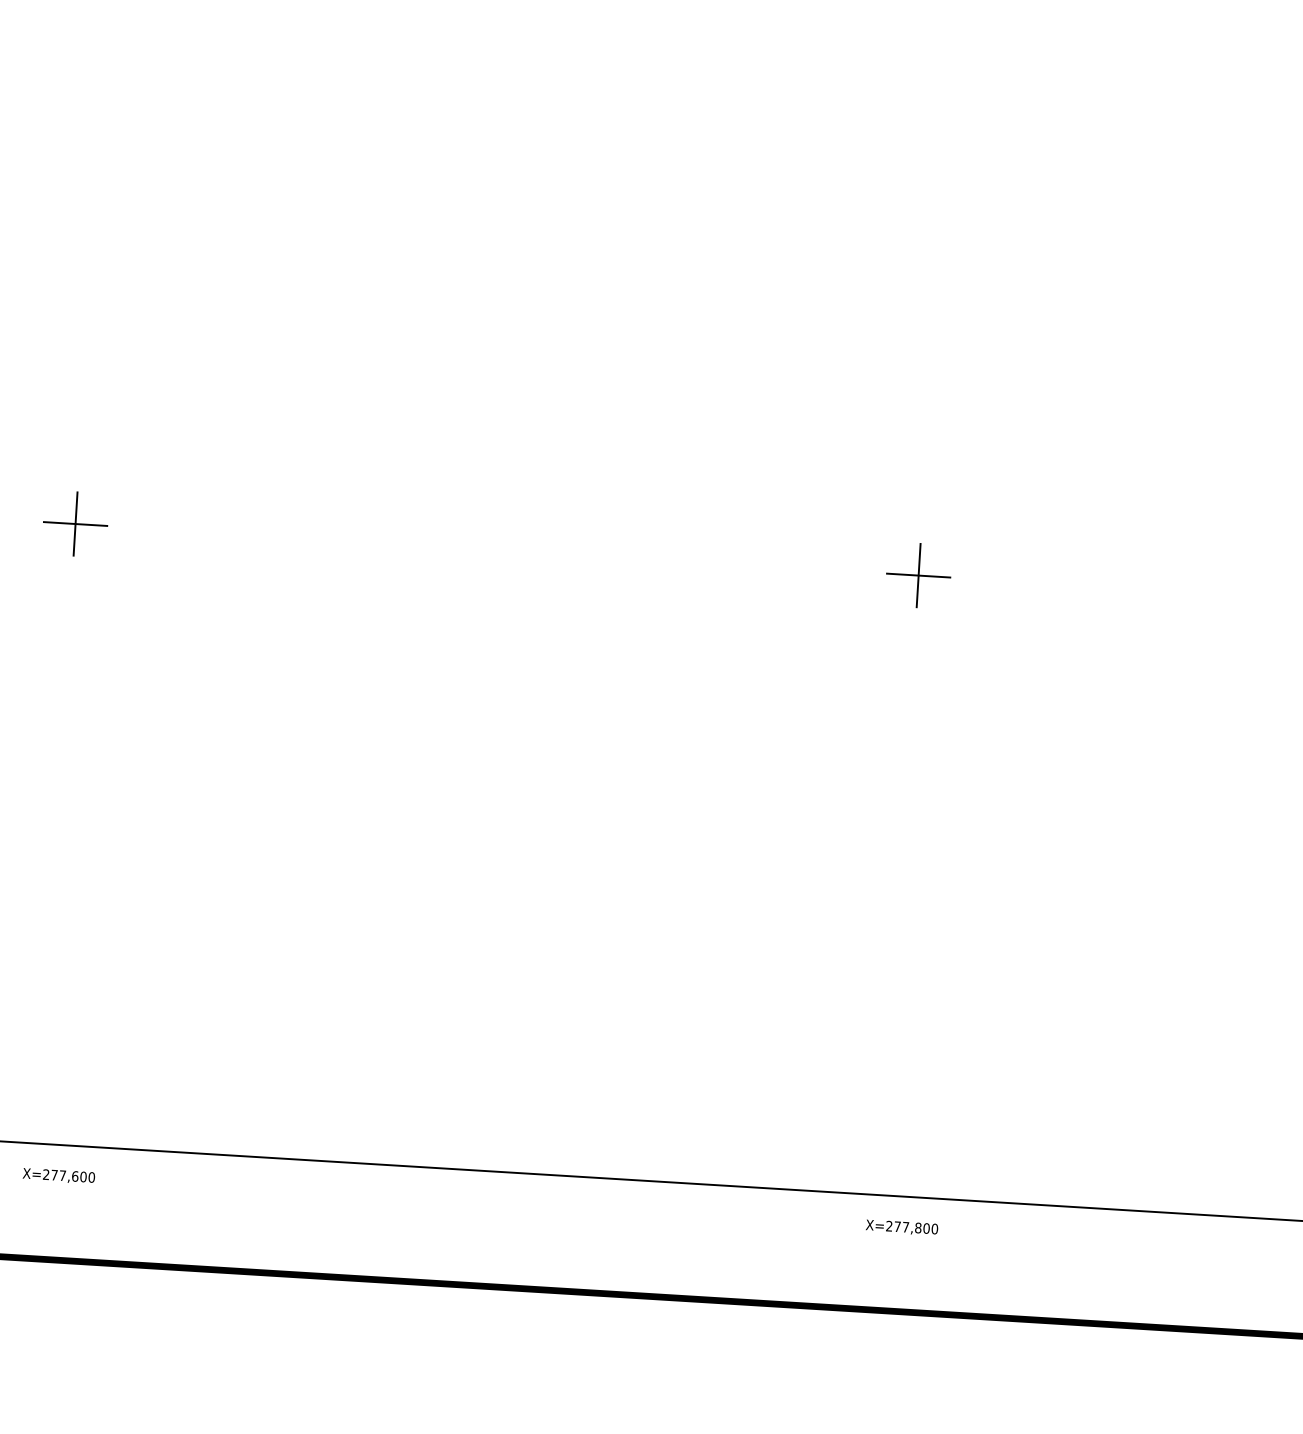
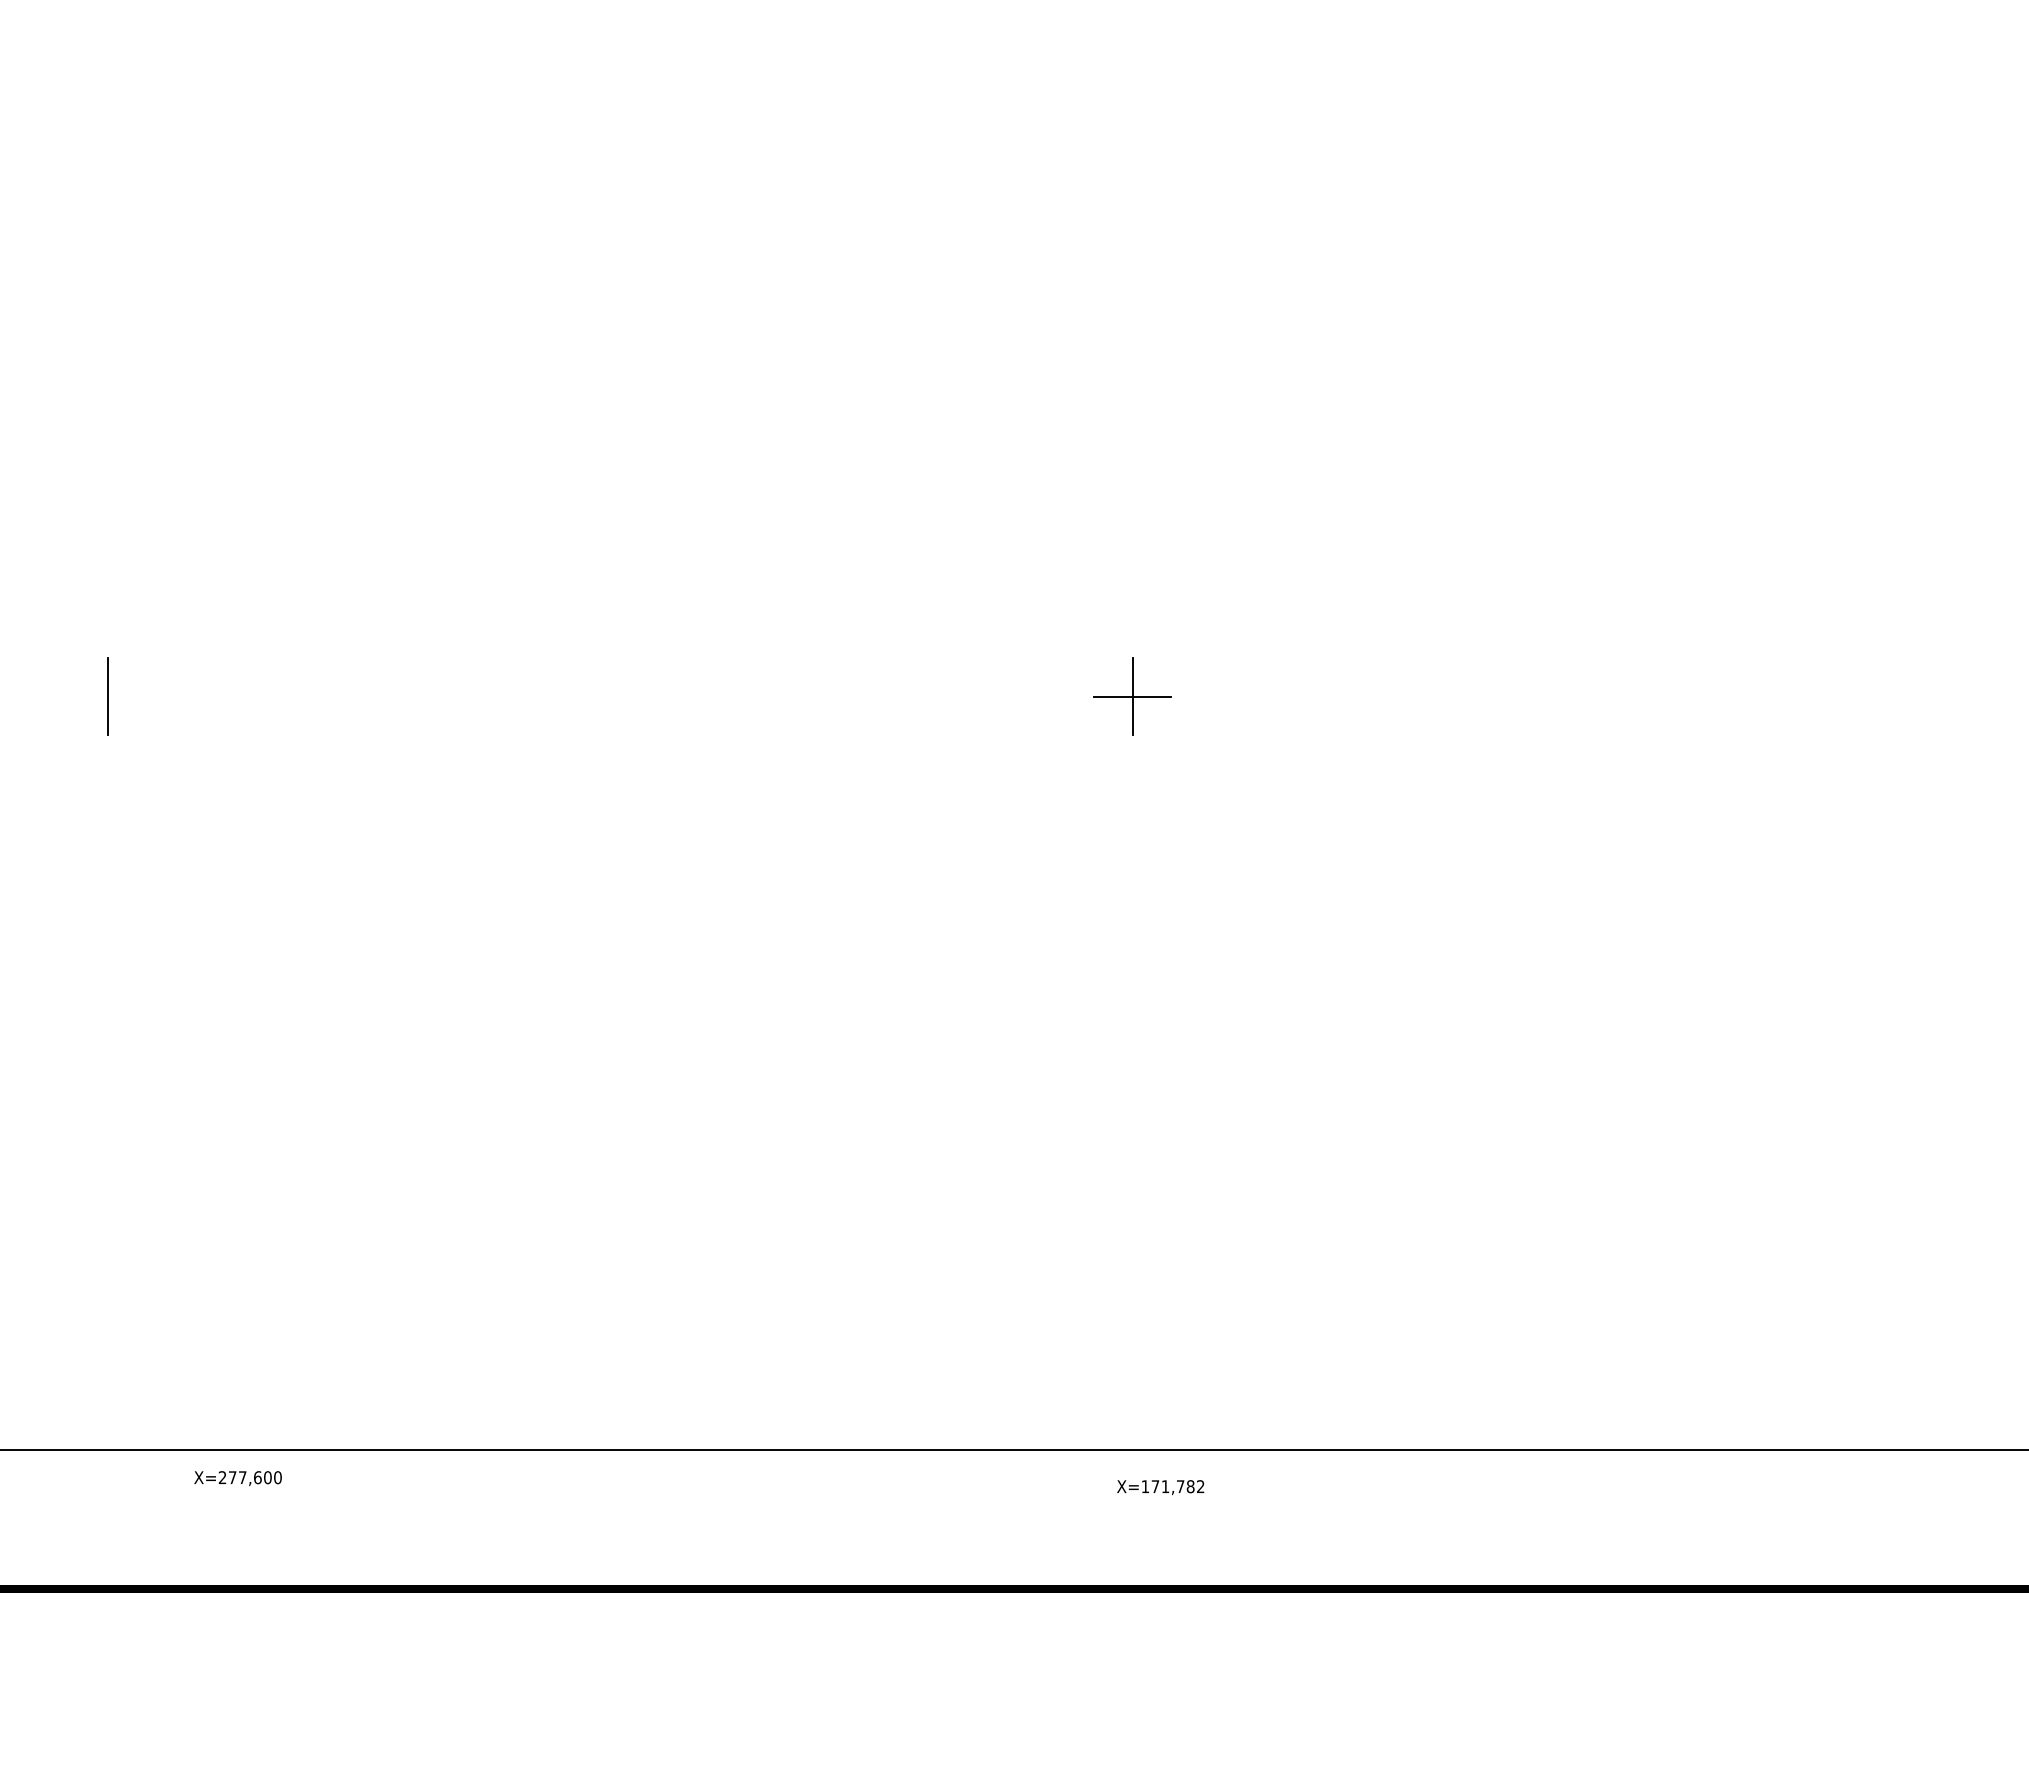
line: (75, 523) -> (107, 696), removed
text: (58, 1176) -> (237, 1478), moved
text: (911, 1227) -> (1172, 1486), X=277,800 -> X=171,782

